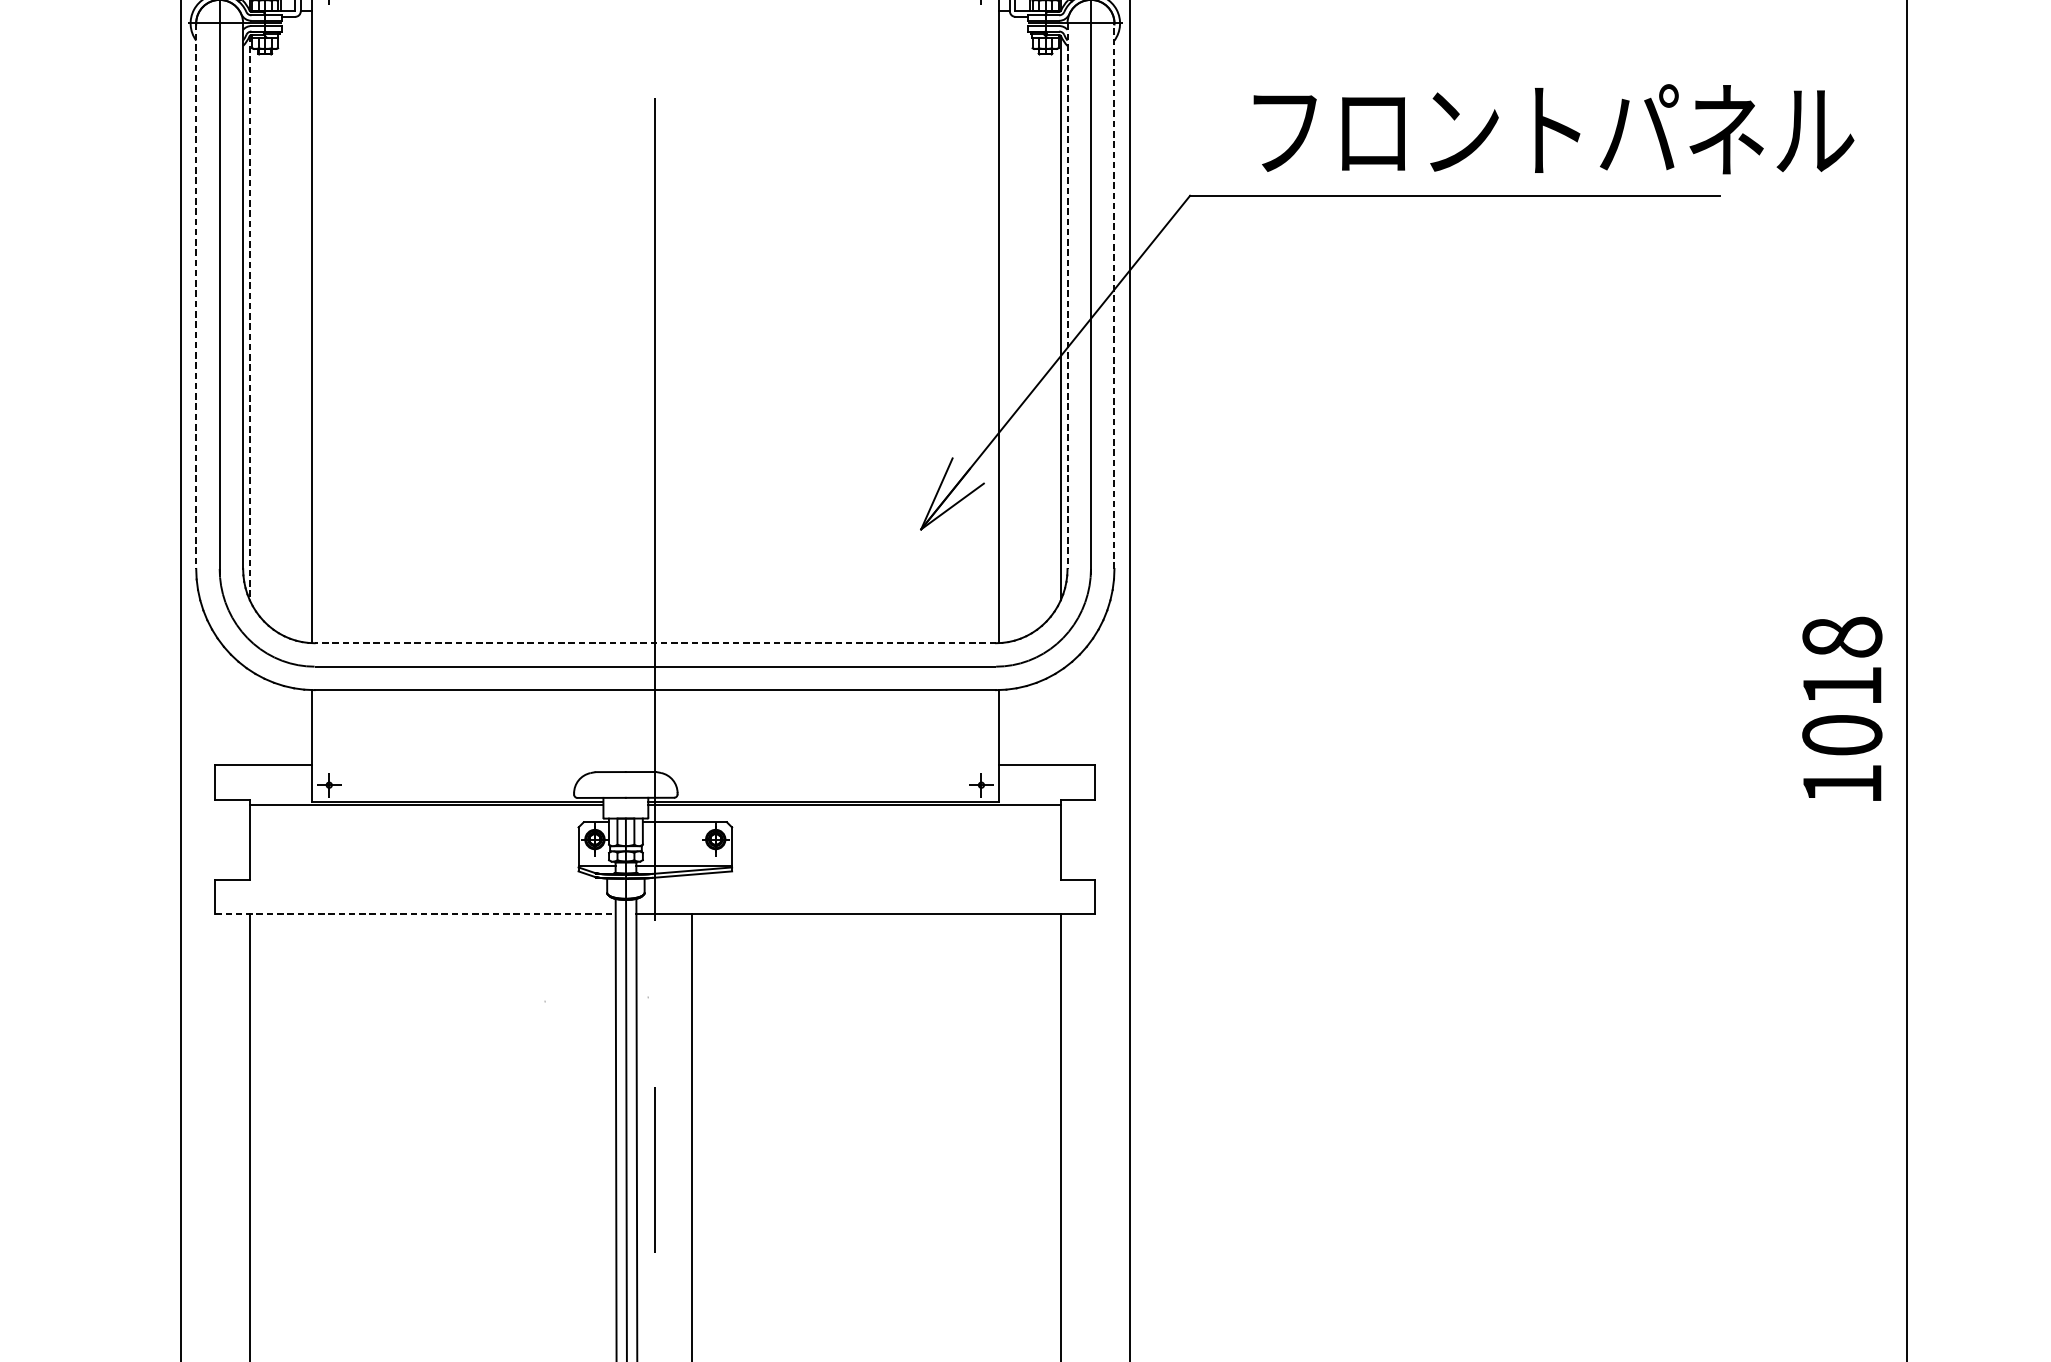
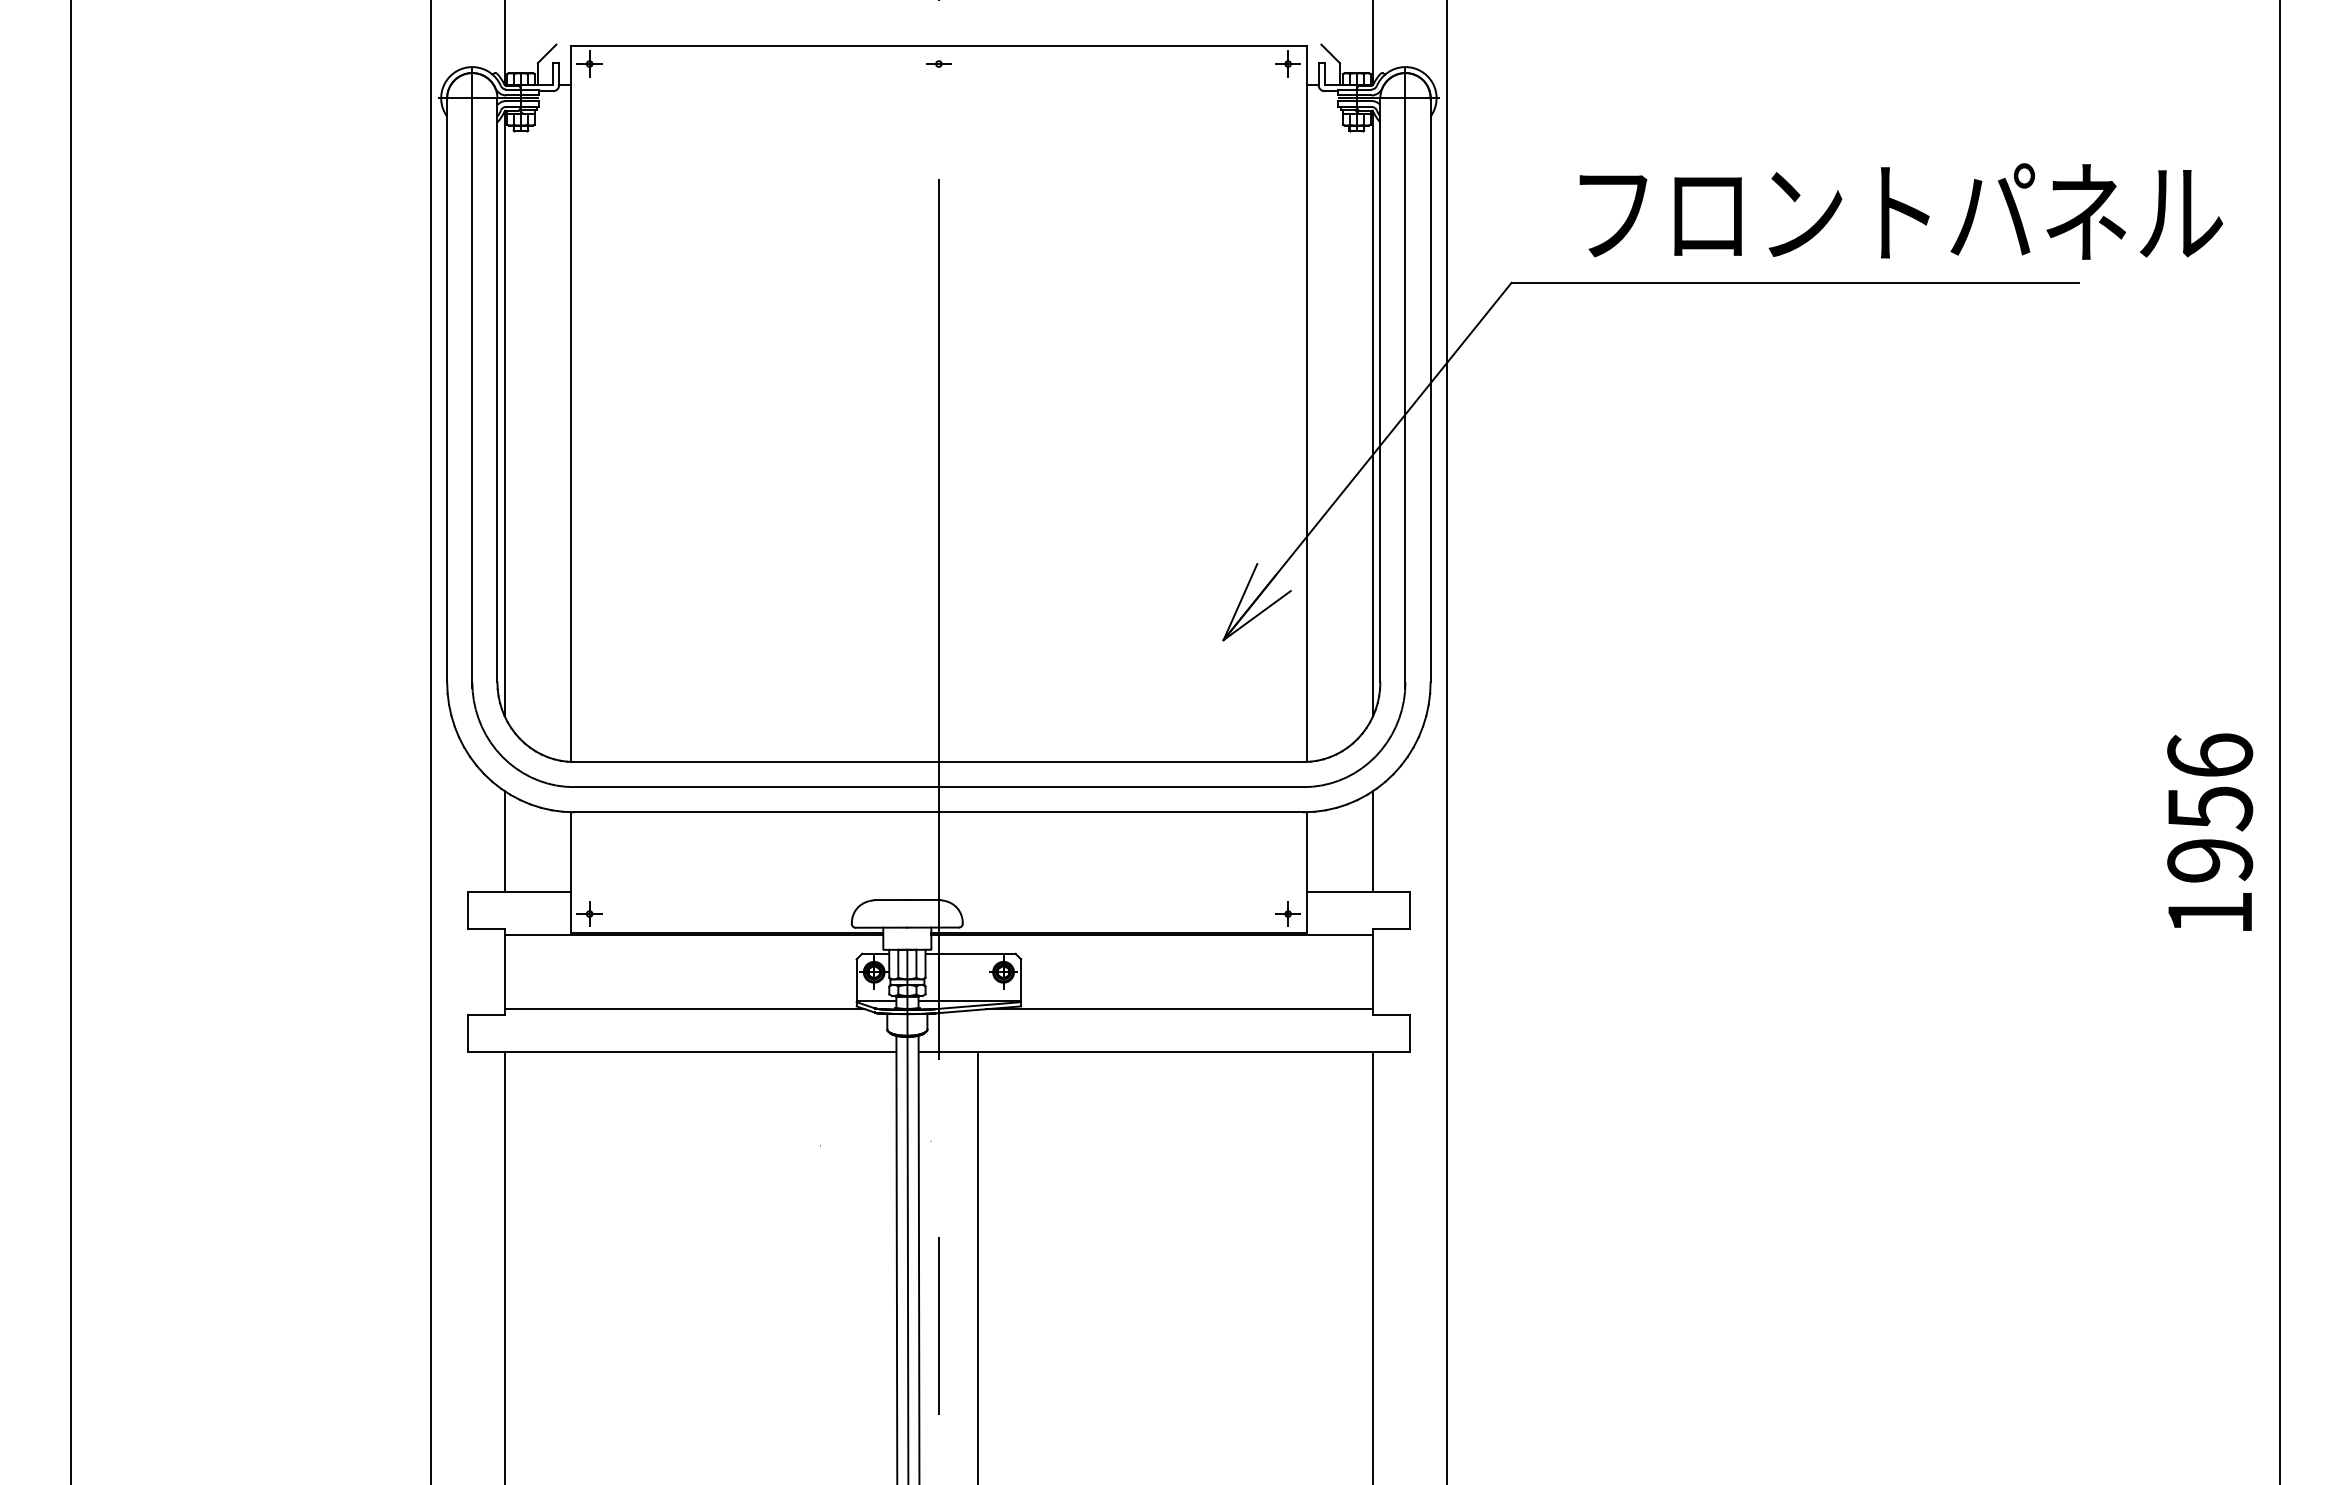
line: (1114, 295) -> (1430, 389), dashed -> solid
line: (196, 296) -> (447, 390), dashed -> solid
line: (1067, 296) -> (1380, 390), dashed -> solid
line: (249, 318) -> (504, 414), dashed -> solid
line: (654, 643) -> (938, 762), dashed -> solid
text: (1842, 685) -> (2210, 807), 1018 -> 1956
line: (249, 717) -> (504, 841), added
line: (1061, 717) -> (1373, 841), added
line: (417, 874) -> (684, 1009), added
line: (880, 874) -> (1179, 1009), added
line: (415, 914) -> (682, 1052), dashed -> solid

